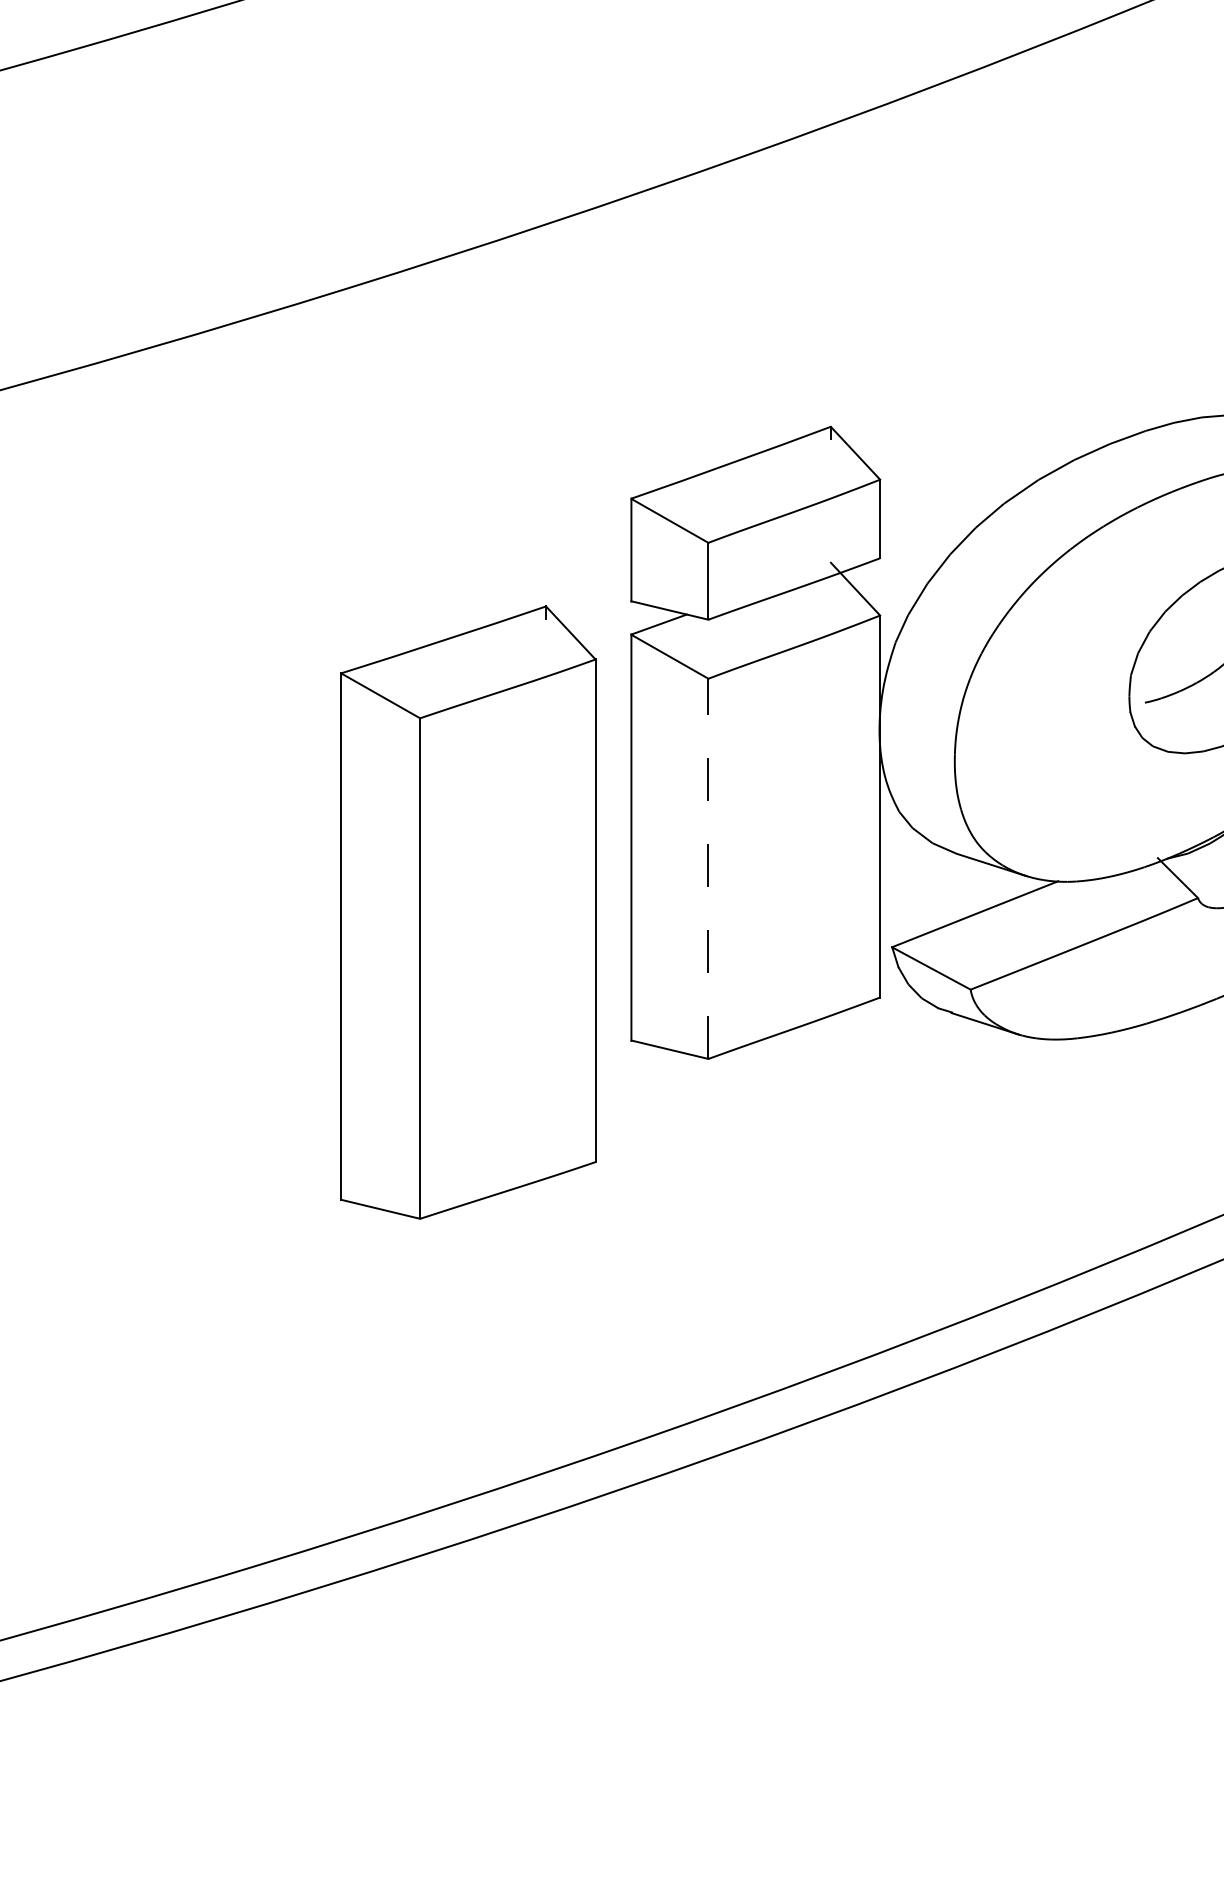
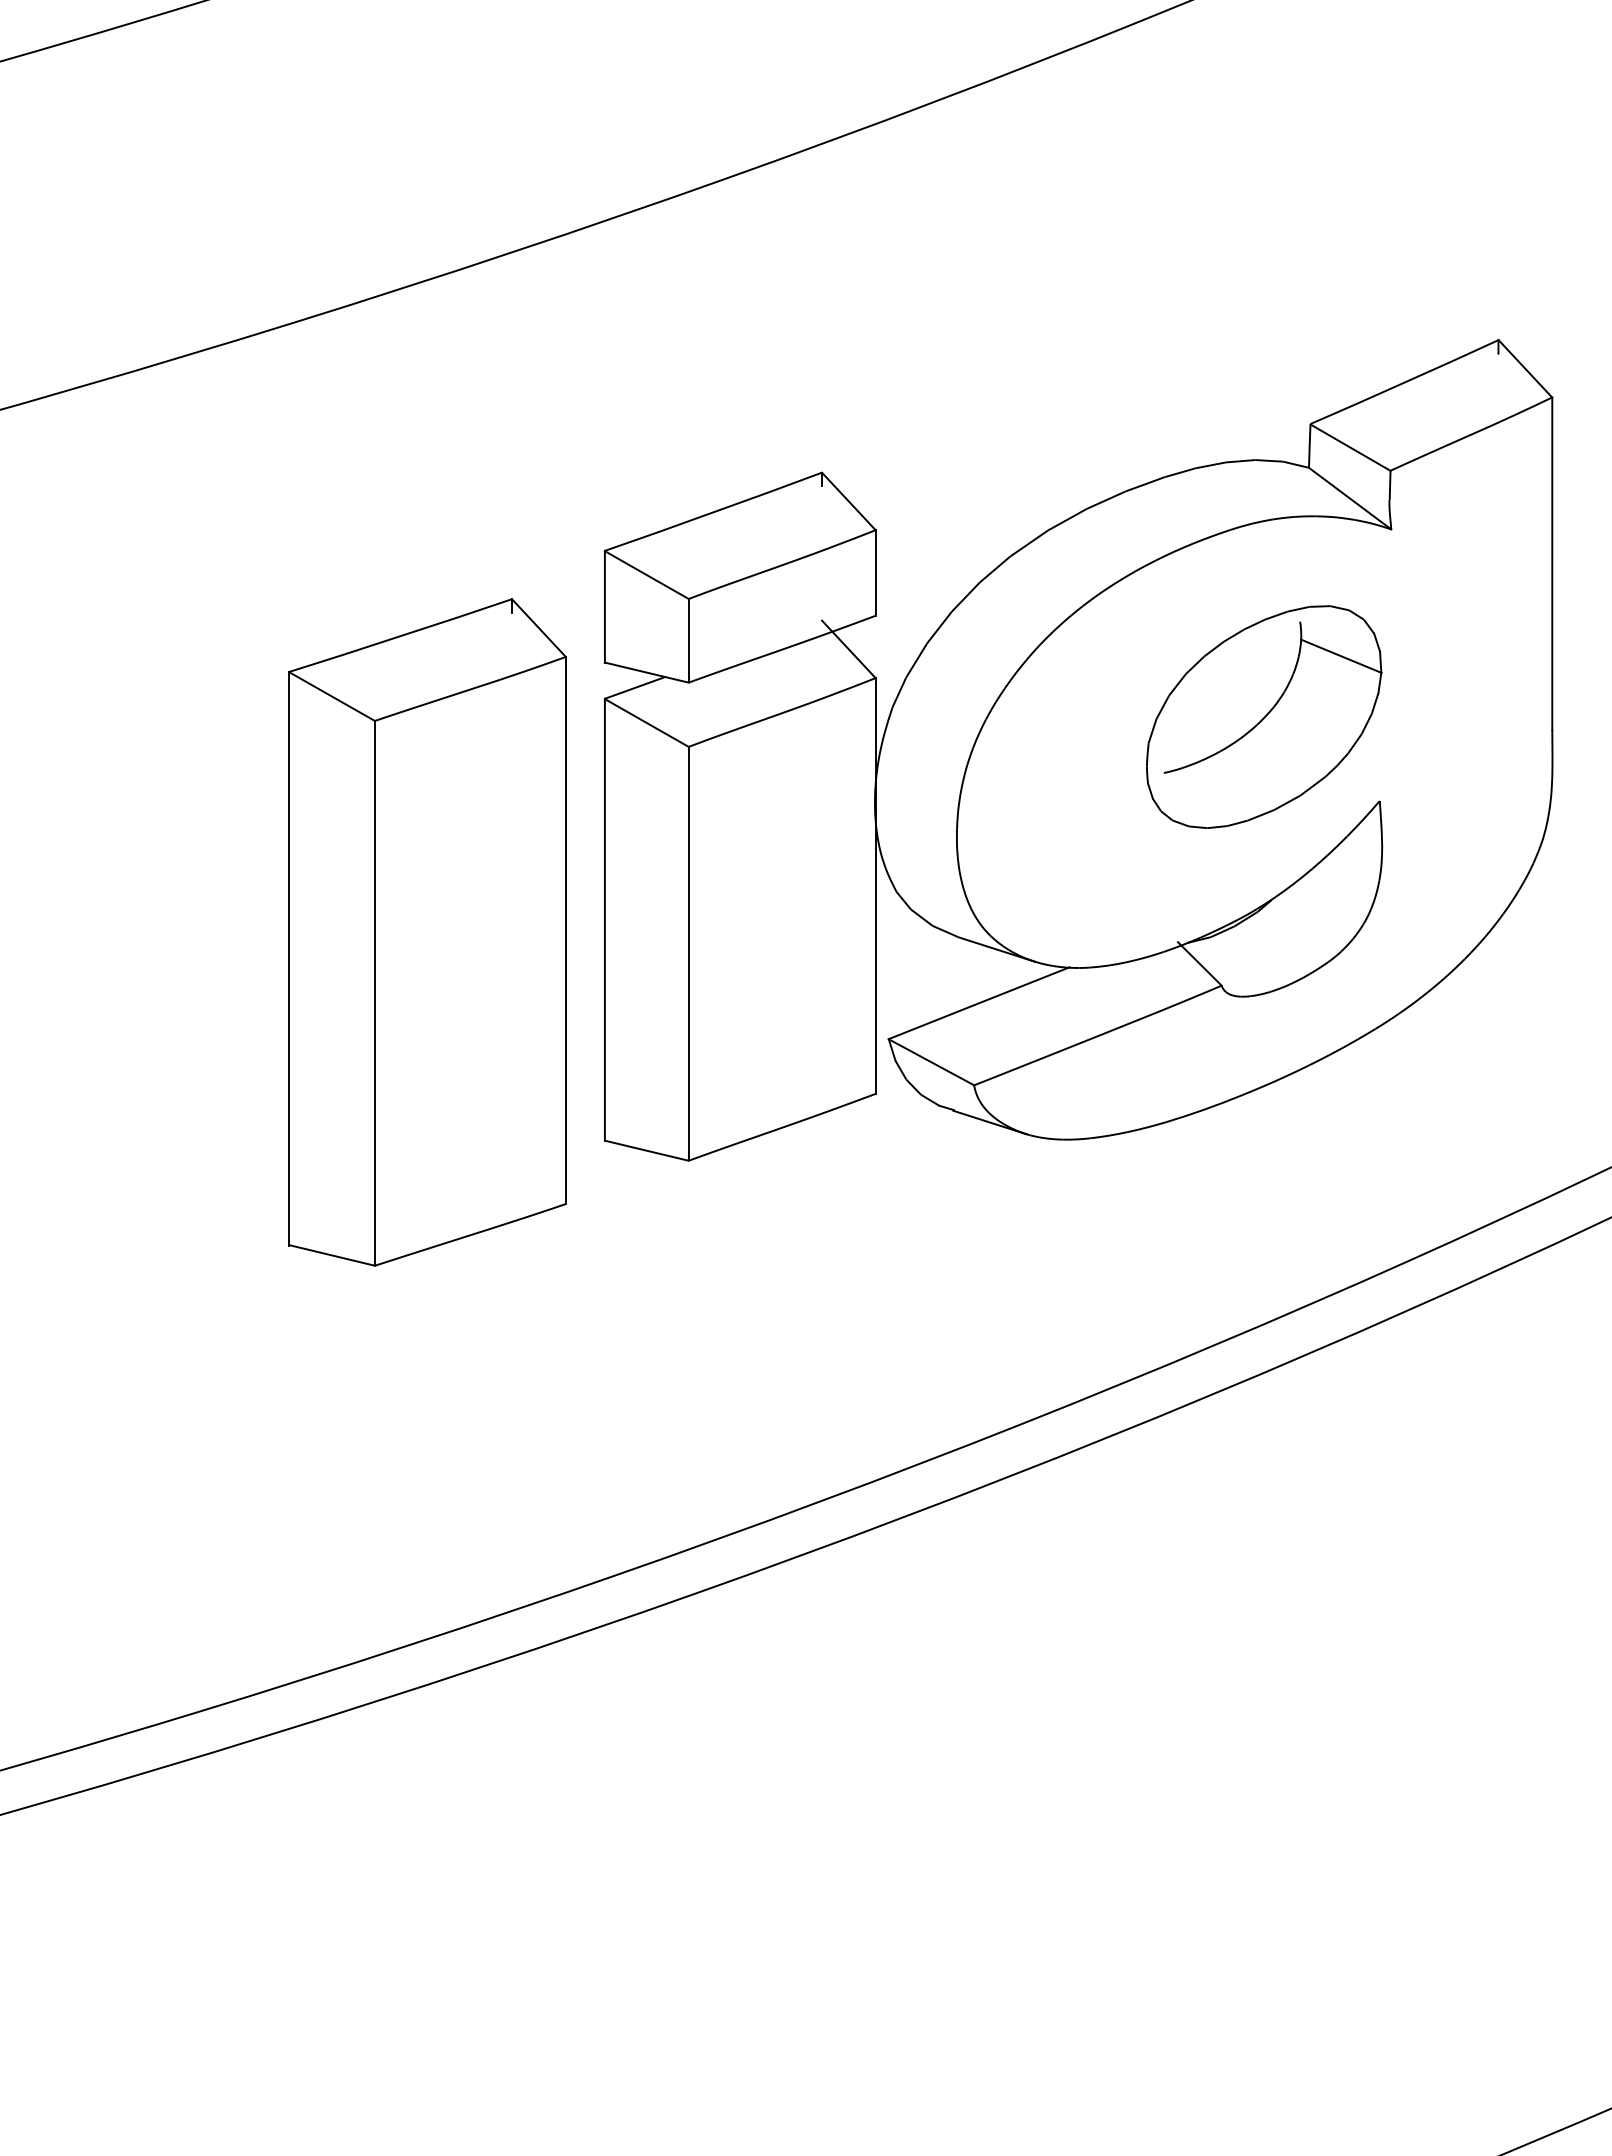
line: (708, 868) -> (688, 953), dashed -> solid
part: (468, 912) -> (427, 932), moved

